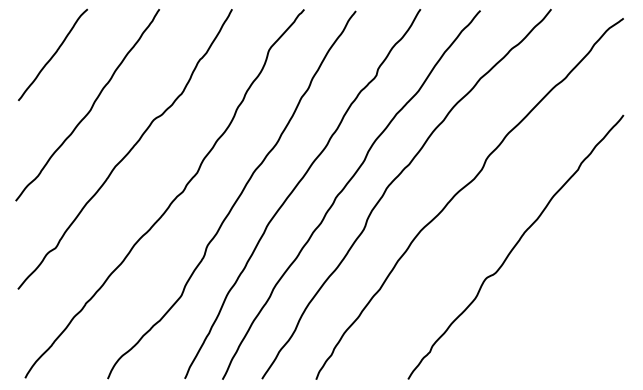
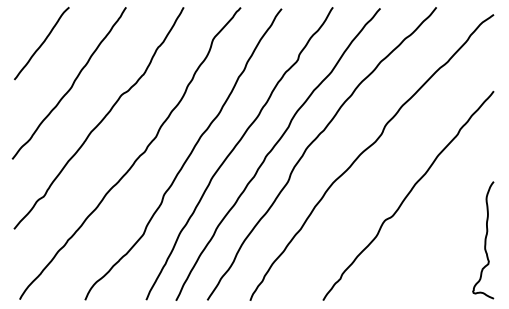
curve: (612, 303) -> (485, 240), added

